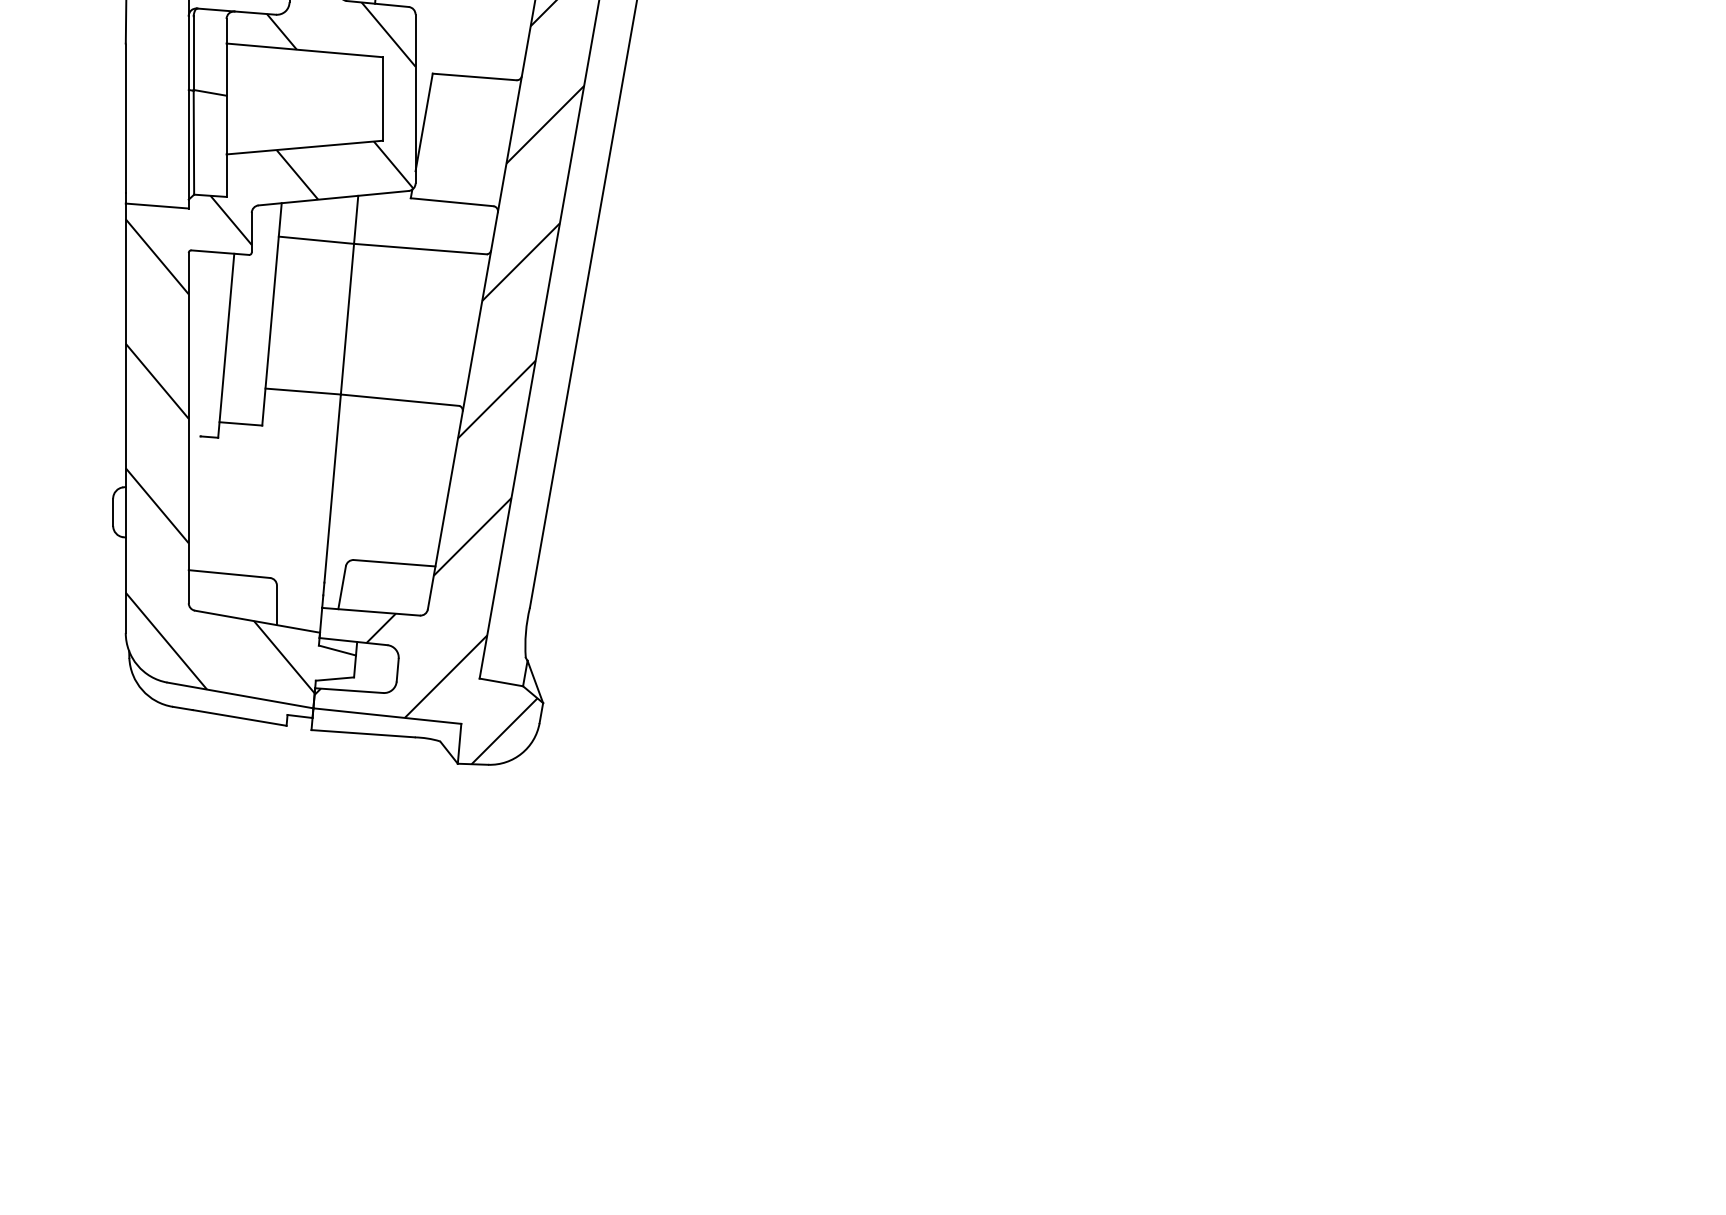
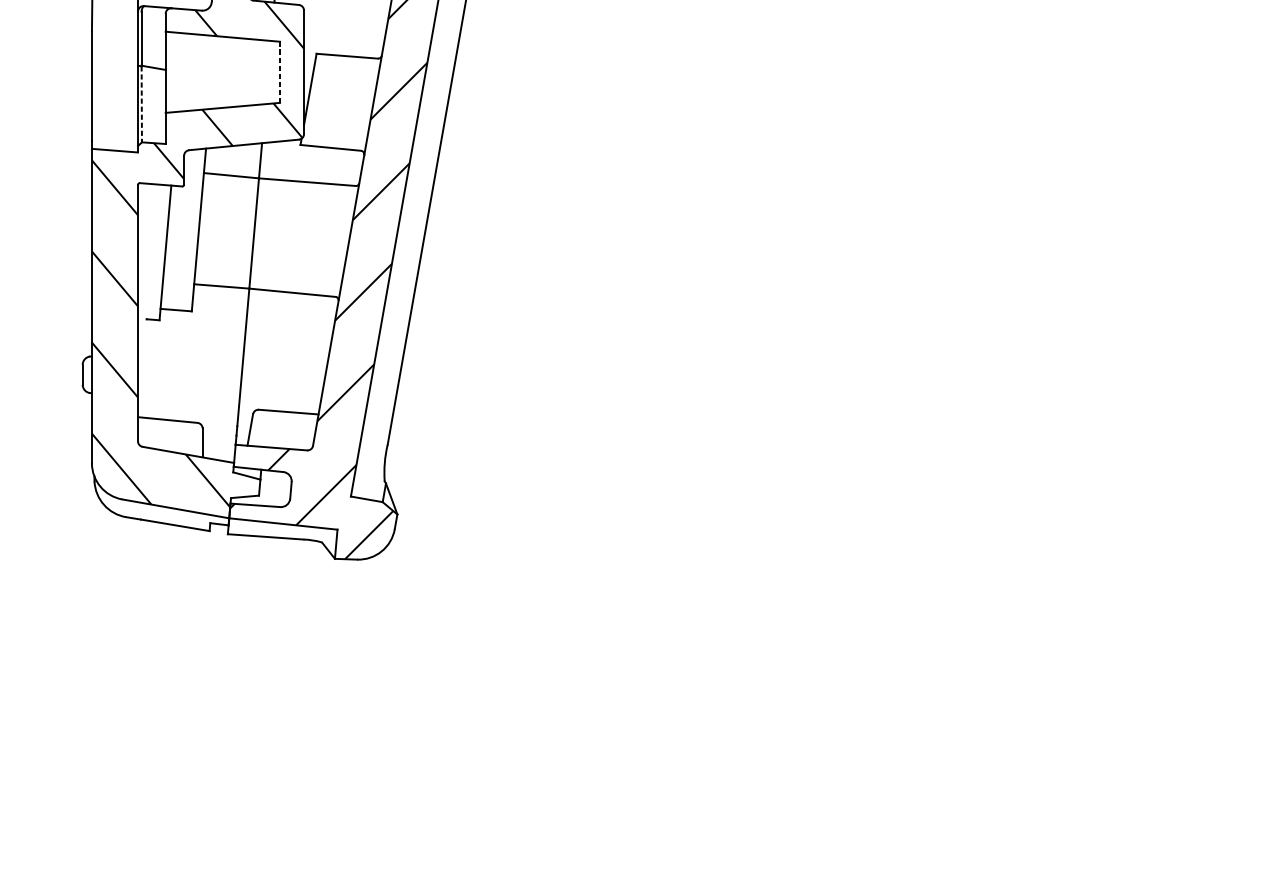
line: (382, 98) -> (279, 71), solid -> dashed
line: (193, 142) -> (141, 104), solid -> dashed

